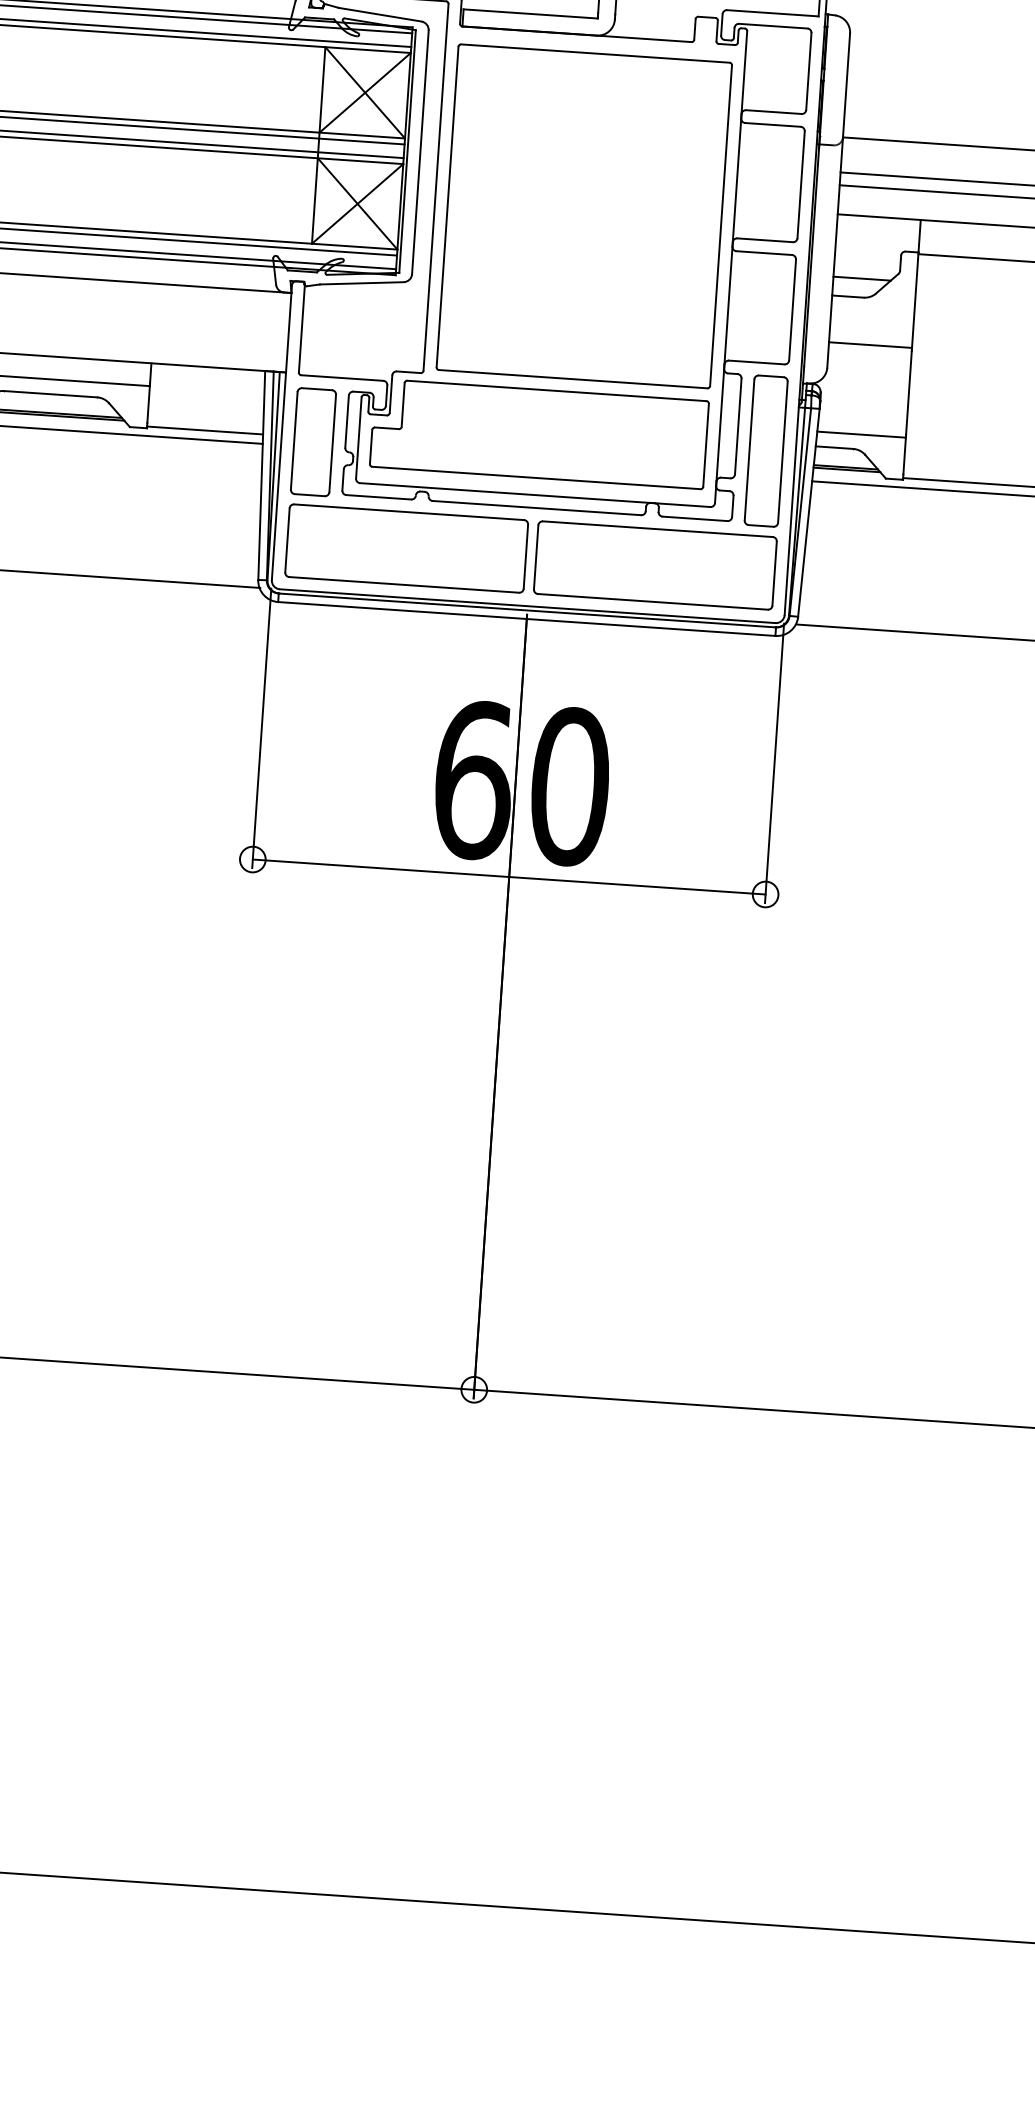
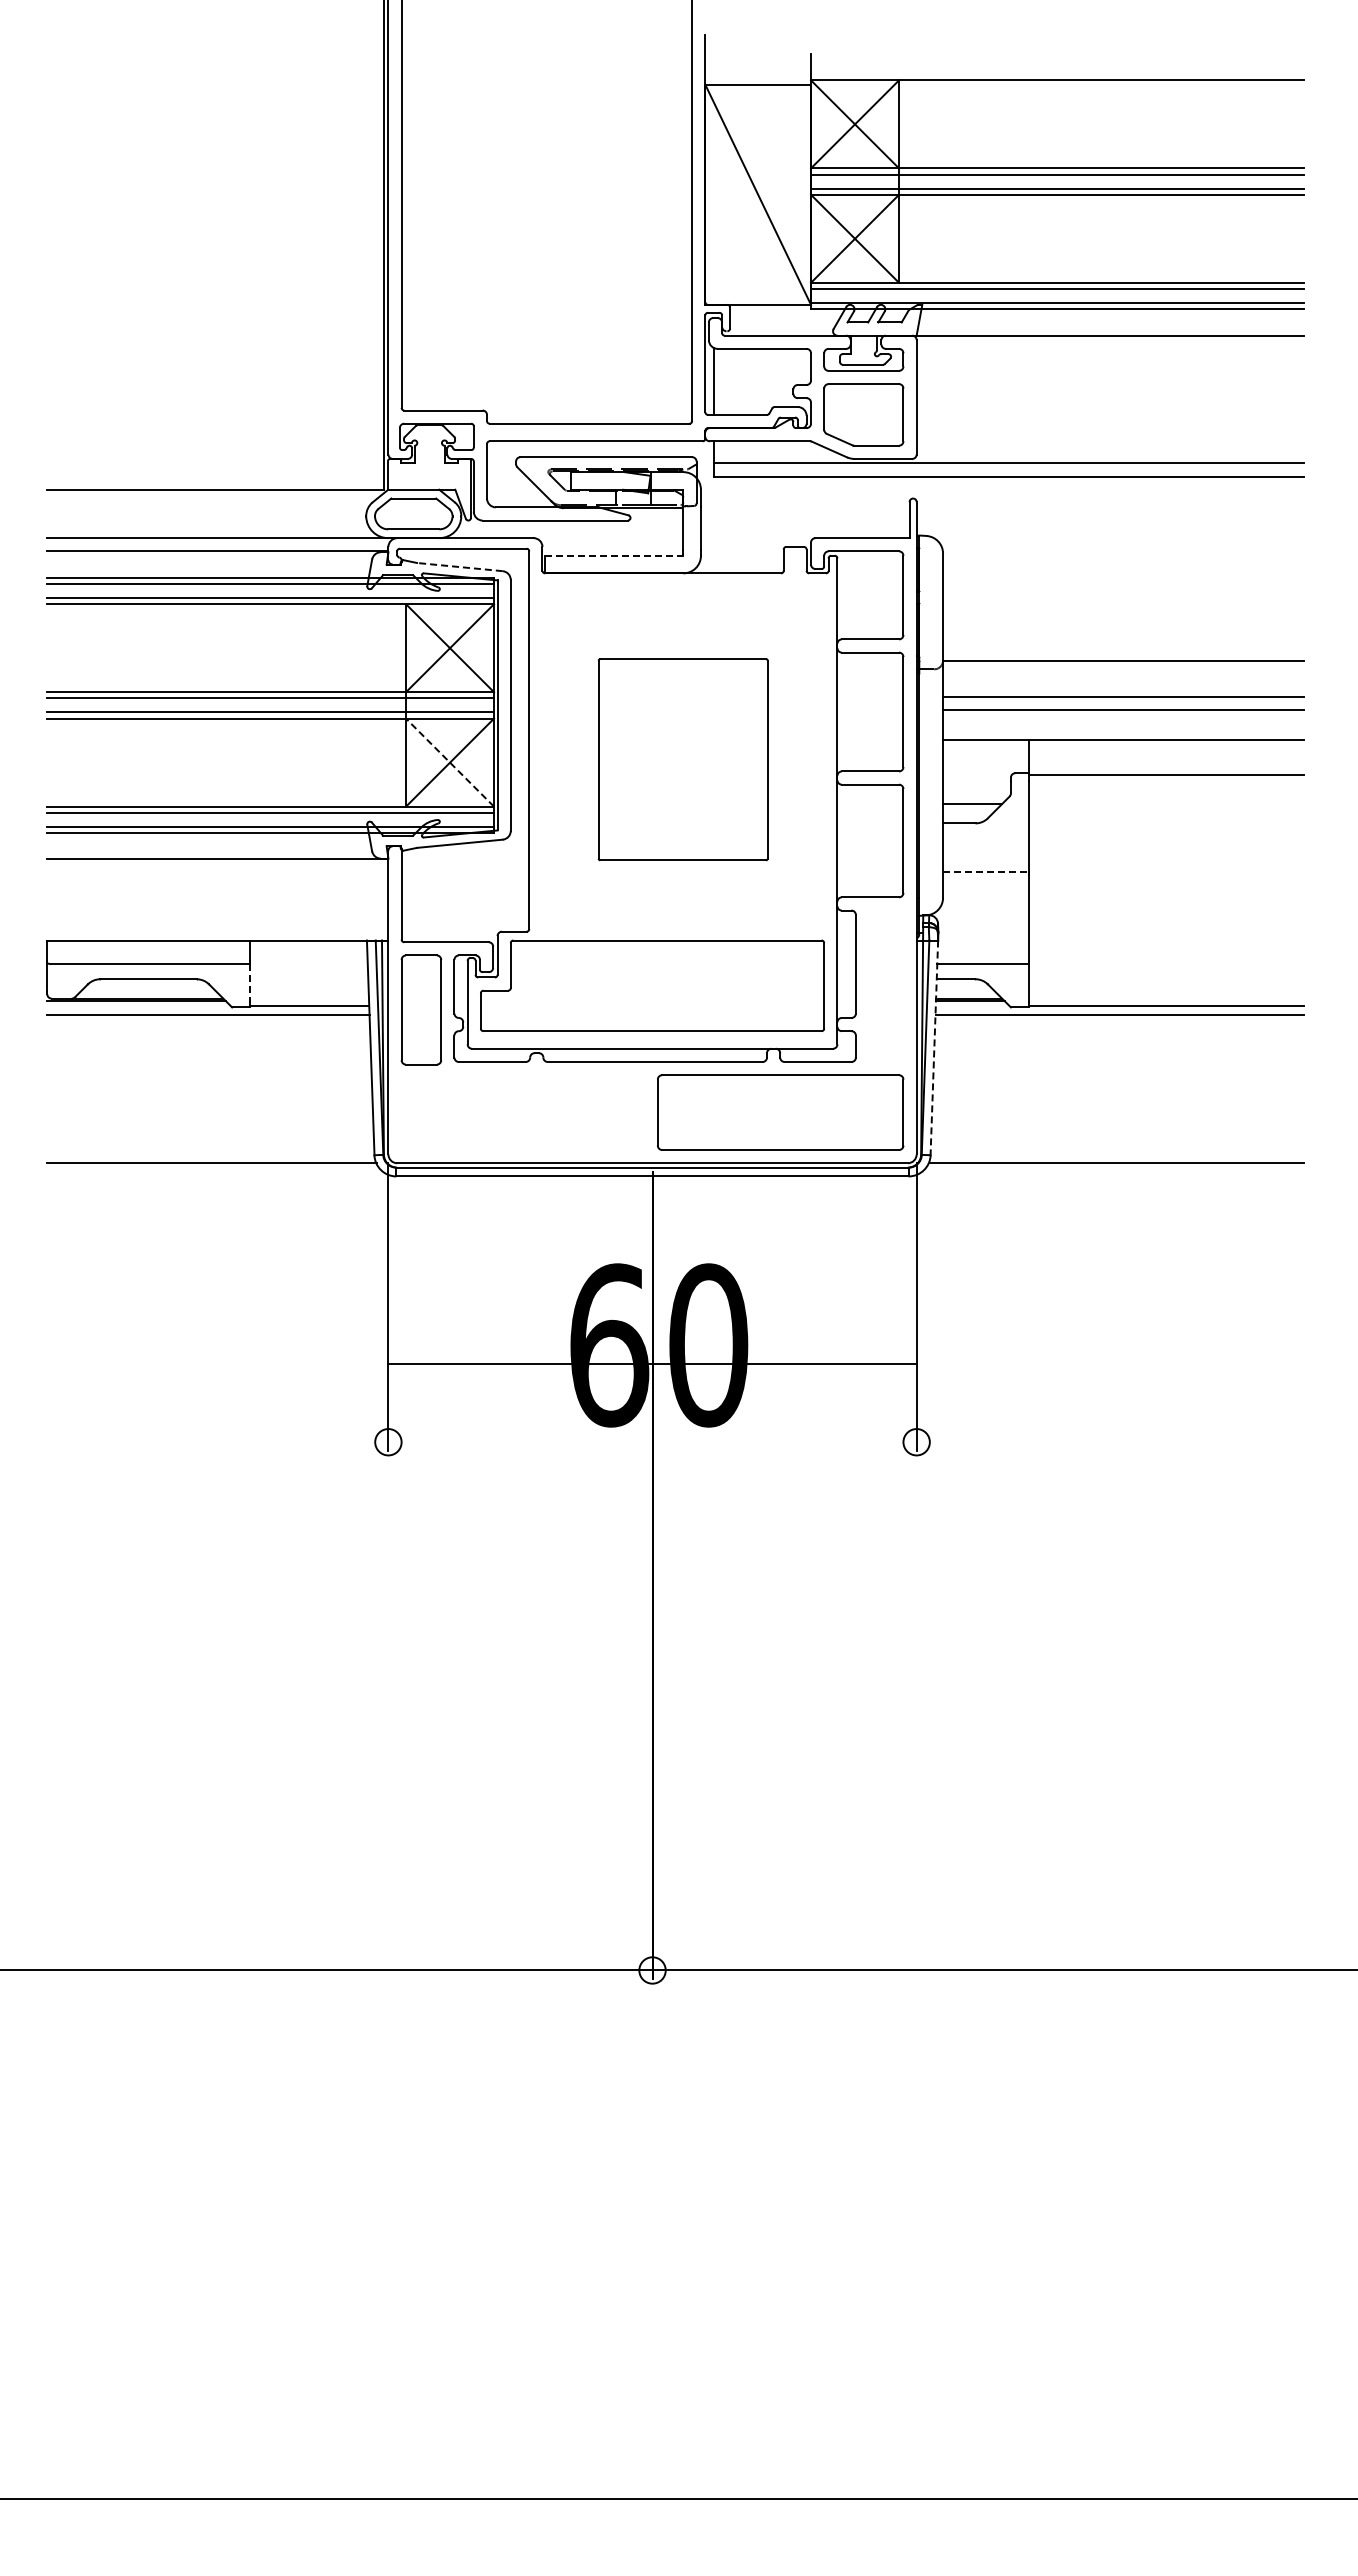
line: (530, 13) -> (614, 555), solid -> dashed
line: (379, 15) -> (459, 567), solid -> dashed
line: (357, 203) -> (449, 762), solid -> dashed
part: (583, 216) -> (682, 759), size x0.6
line: (870, 345) -> (985, 871), solid -> dashed
line: (148, 405) -> (249, 983), solid -> dashed
part: (766, 451) -> (886, 987), removed
line: (808, 513) -> (934, 1048), solid -> dashed
part: (406, 548) -> (524, 1112), removed
line: (509, 877) -> (652, 1364), moved

